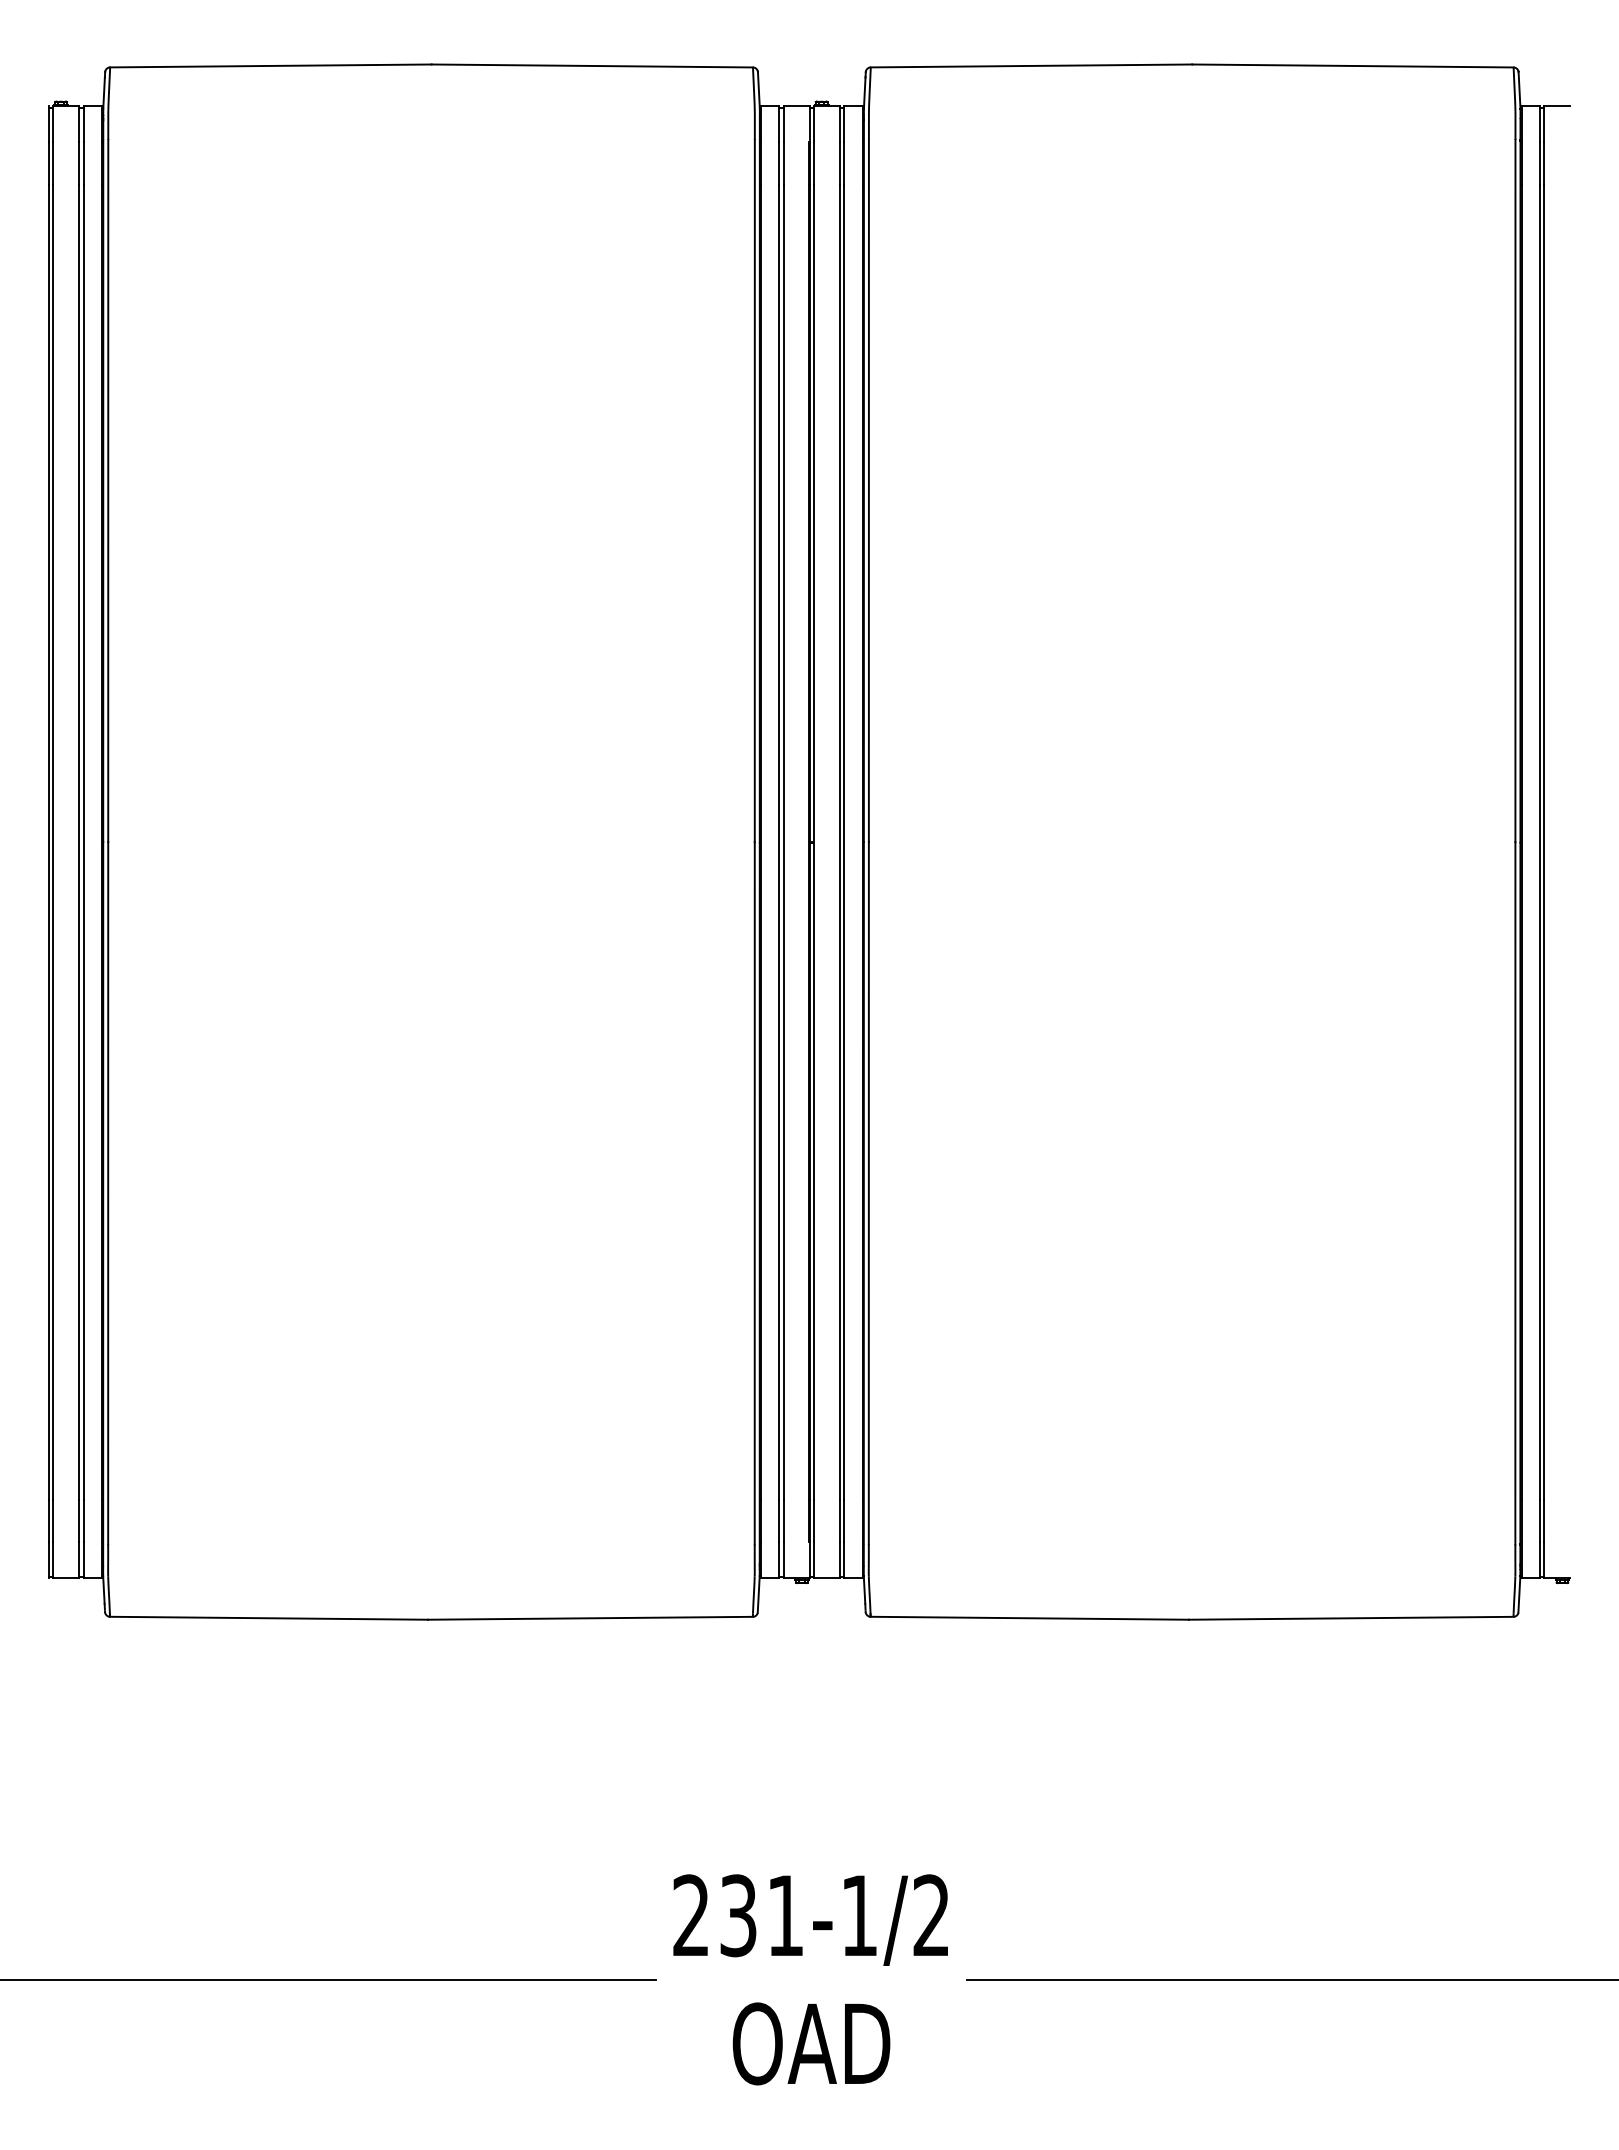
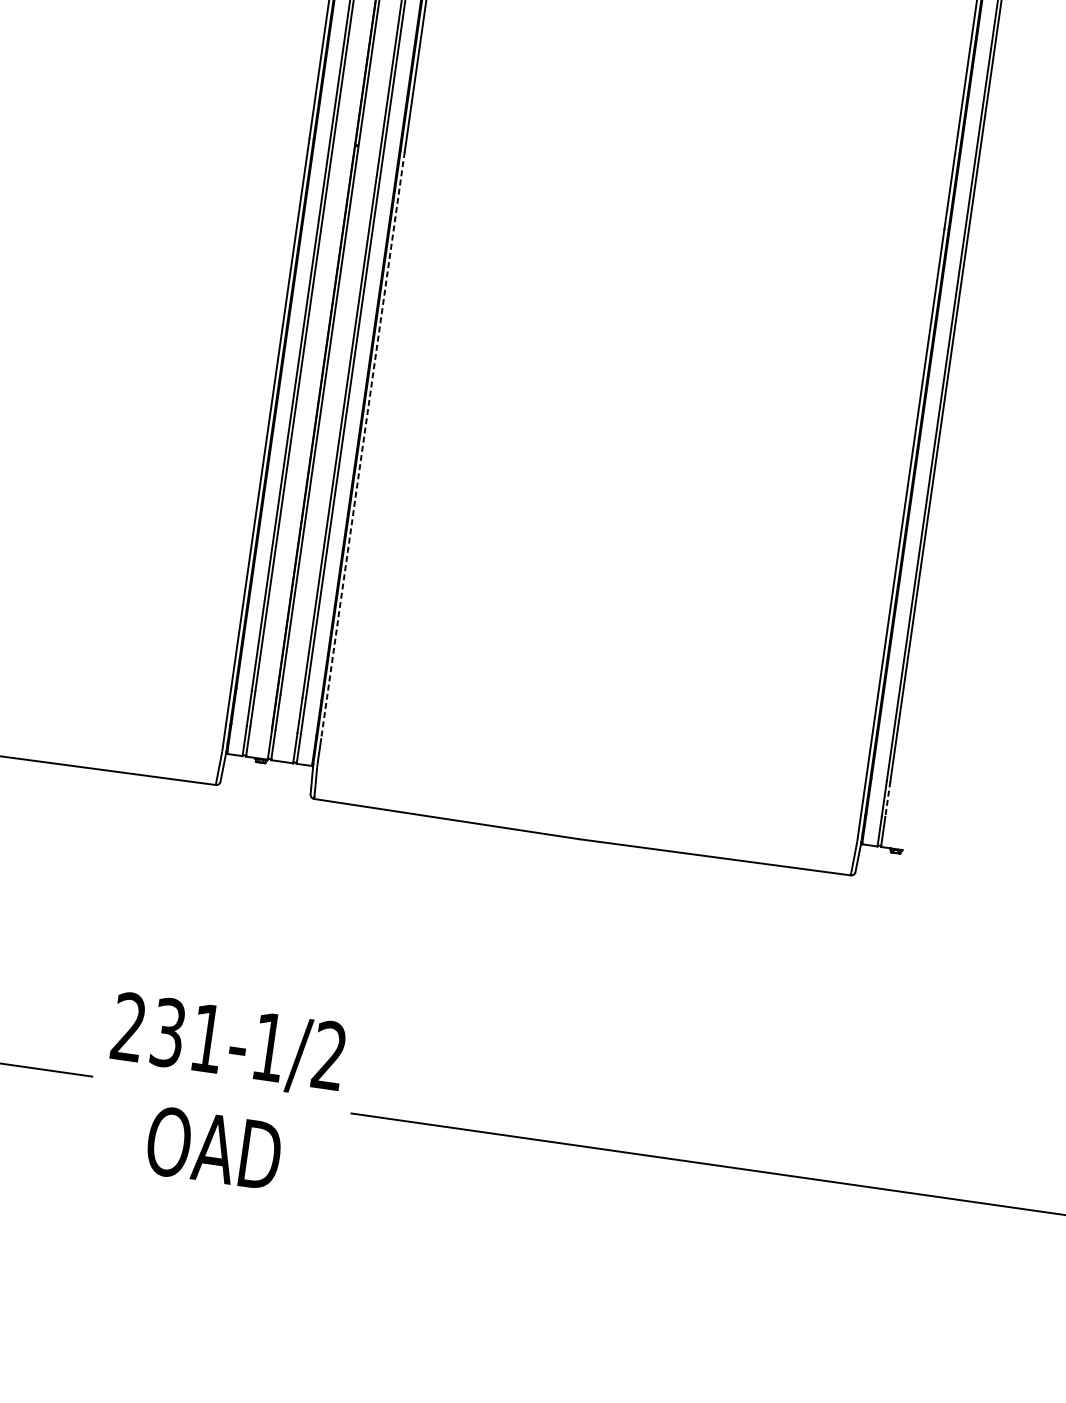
line: (868, 1193) -> (362, 445), solid -> dashed
line: (1544, 1521) -> (888, 799), solid -> dashed

